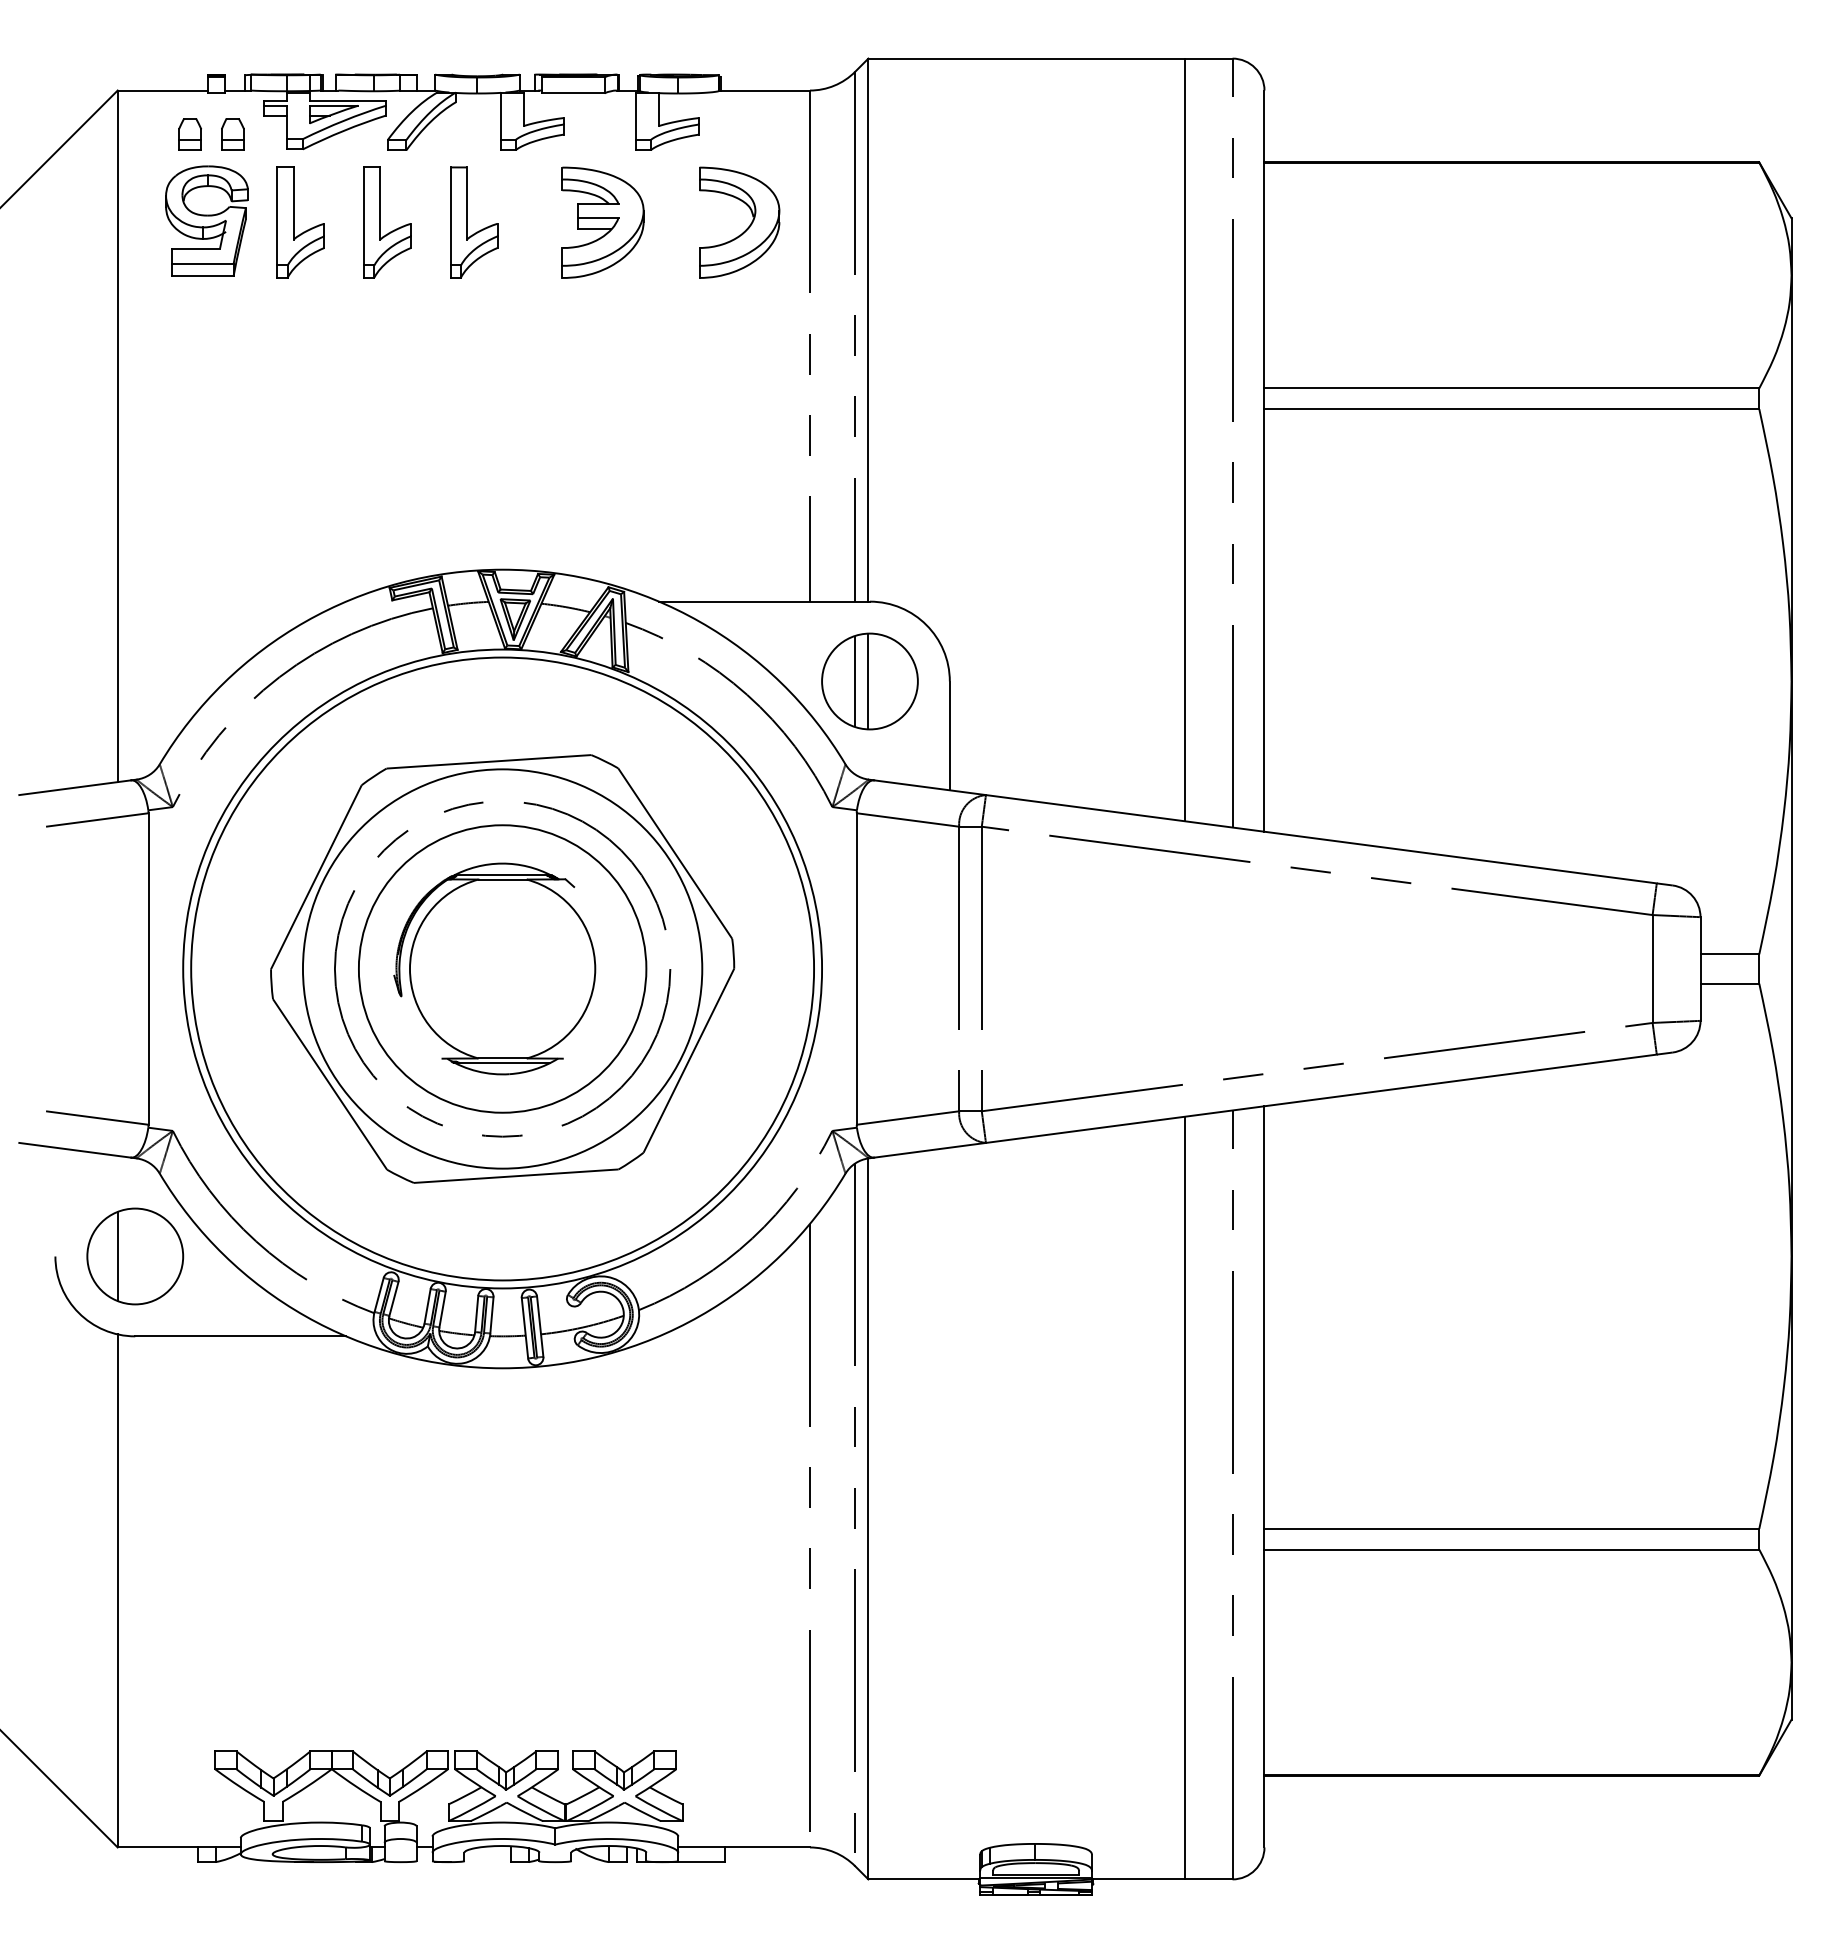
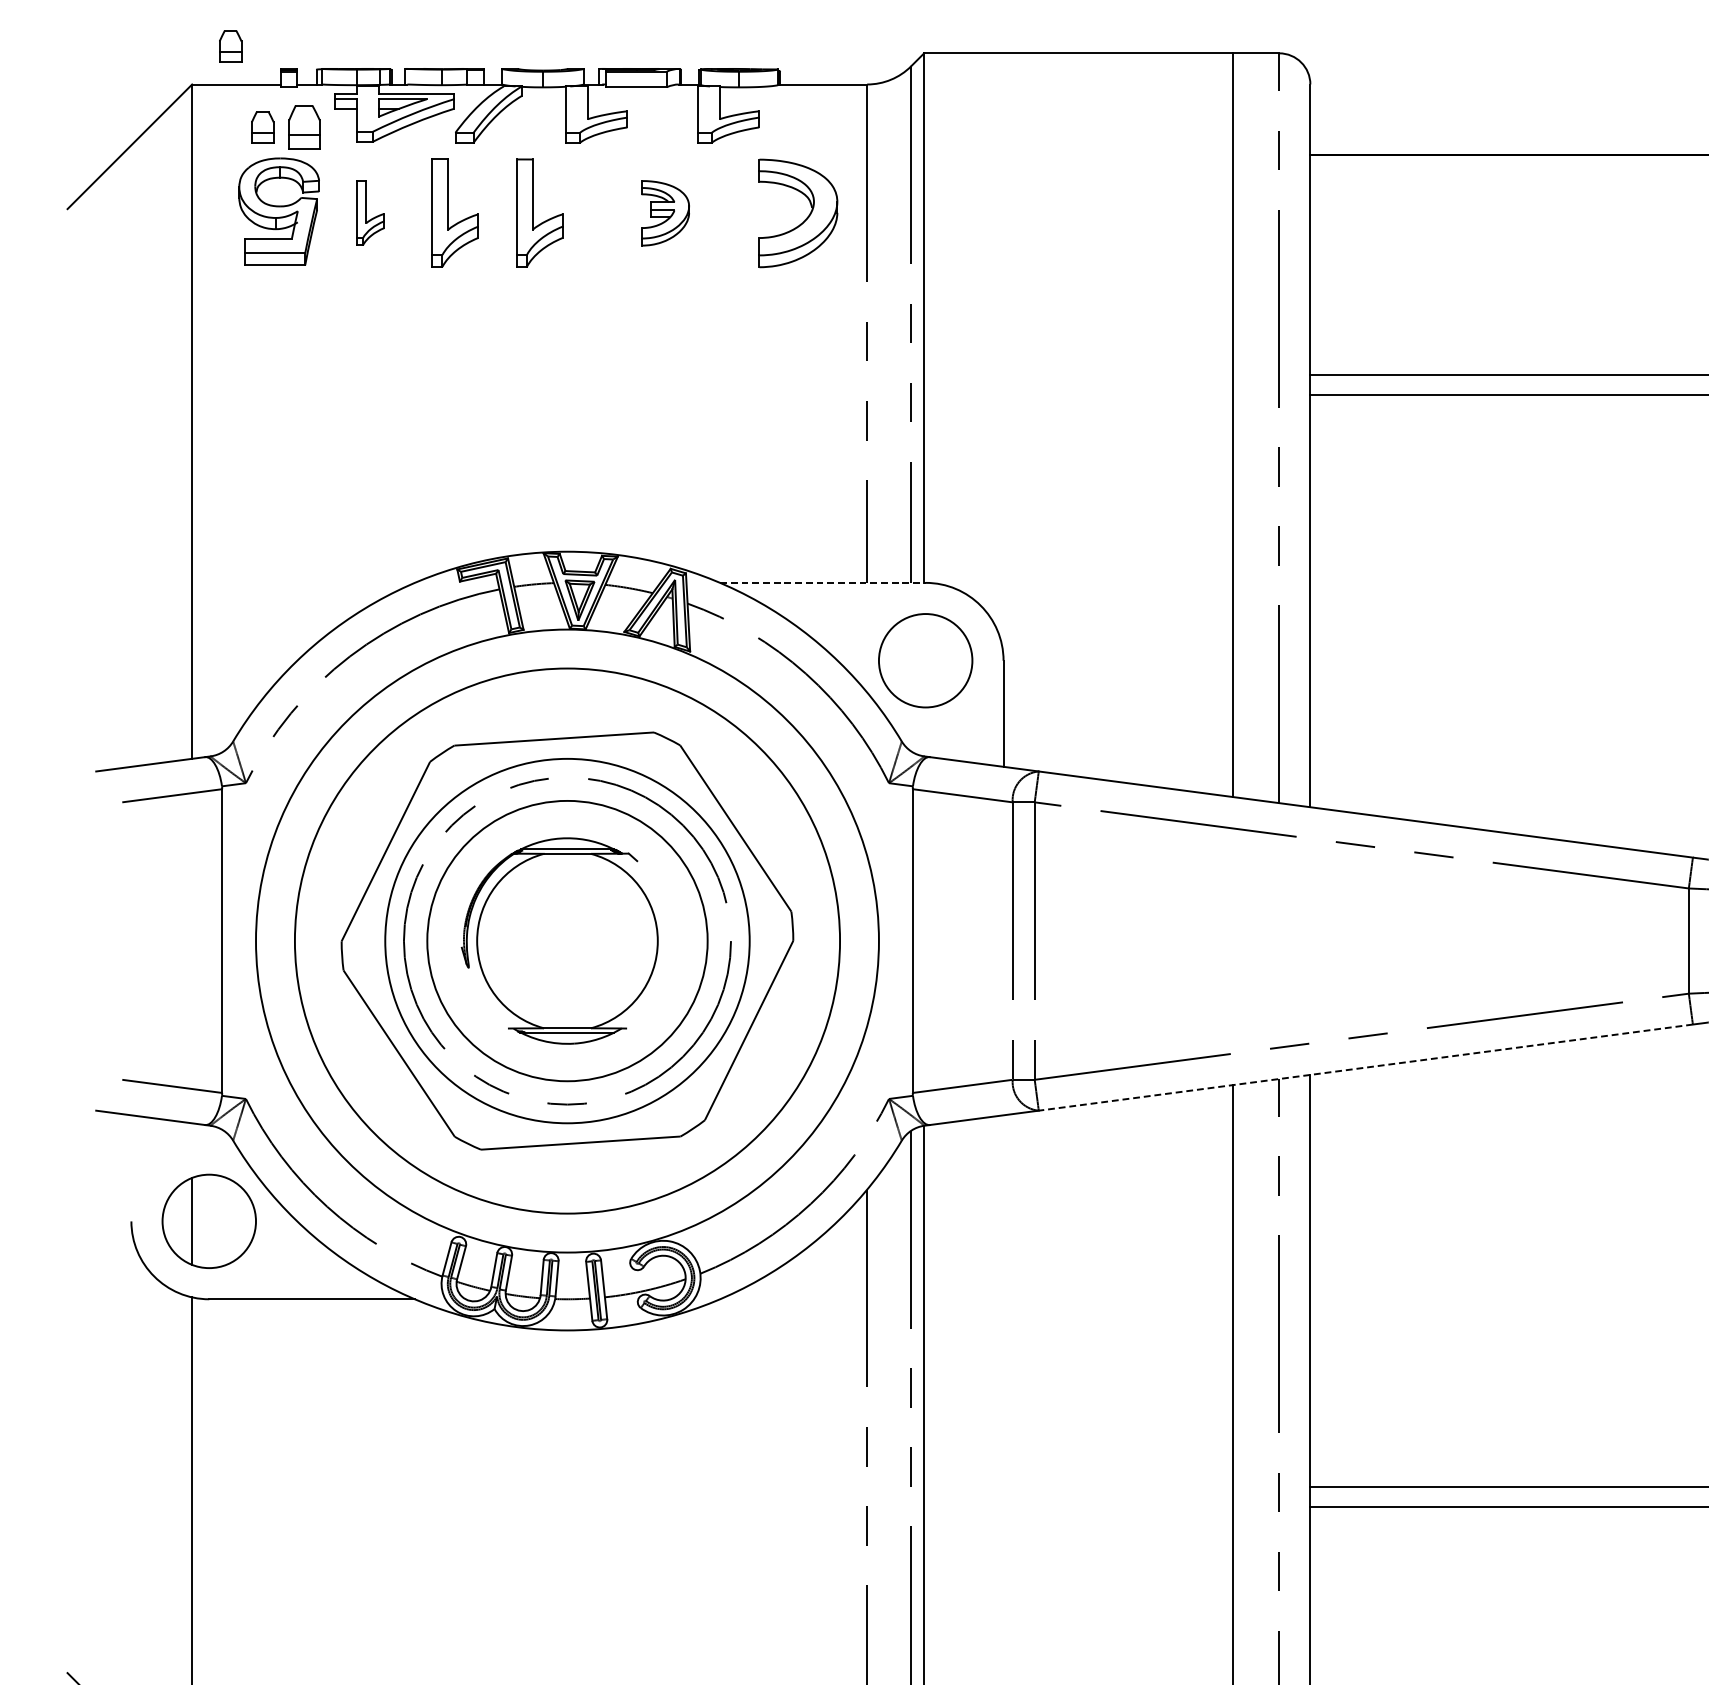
part: (156, 51) -> (229, 46), added
part: (232, 134) -> (304, 127), size x1.4
part: (300, 222) -> (370, 213), size x0.6
part: (602, 222) -> (664, 213), size x0.6
line: (765, 601) -> (823, 582), solid -> dashed
line: (855, 681) -> (911, 660), removed
line: (868, 681) -> (924, 660), removed
circle: (502, 968) -> (567, 940), size x0.6
circle: (502, 968) -> (567, 940), size x1.4
line: (1320, 1098) -> (1364, 1067), solid -> dashed

